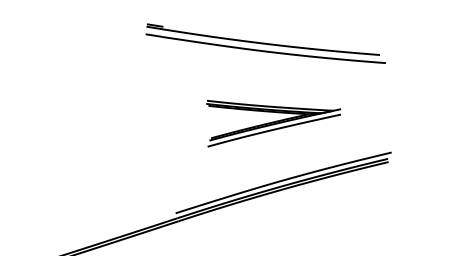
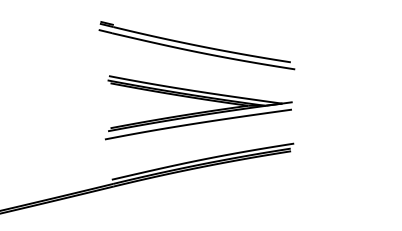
part: (273, 118) -> (198, 107), size x1.67

